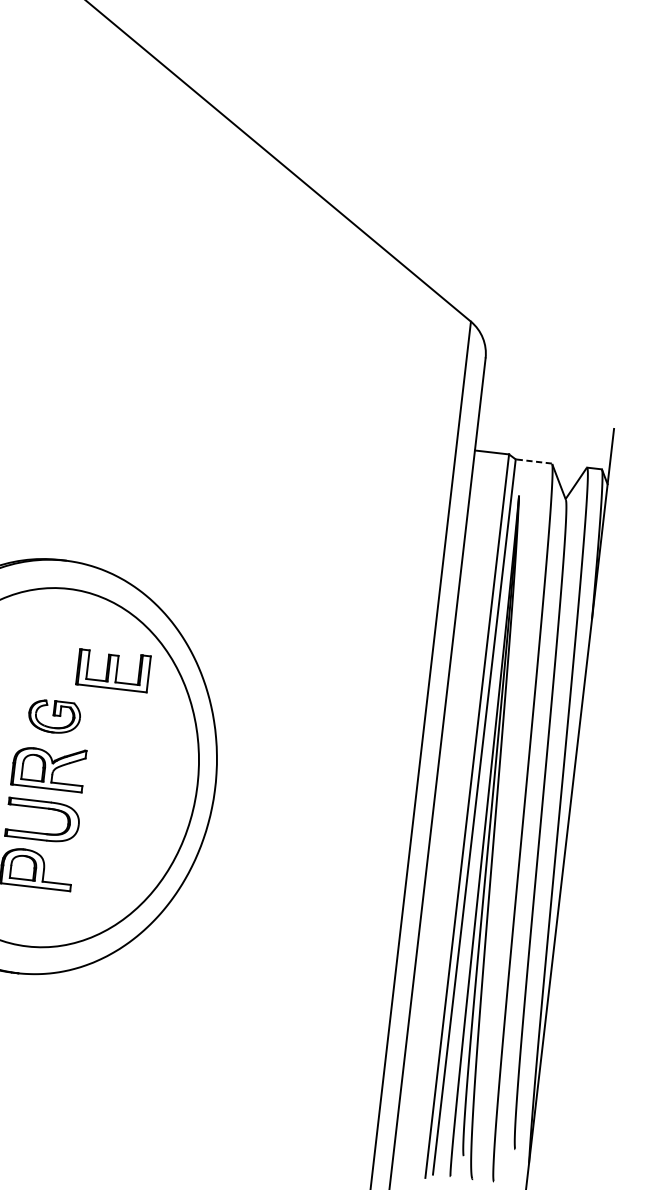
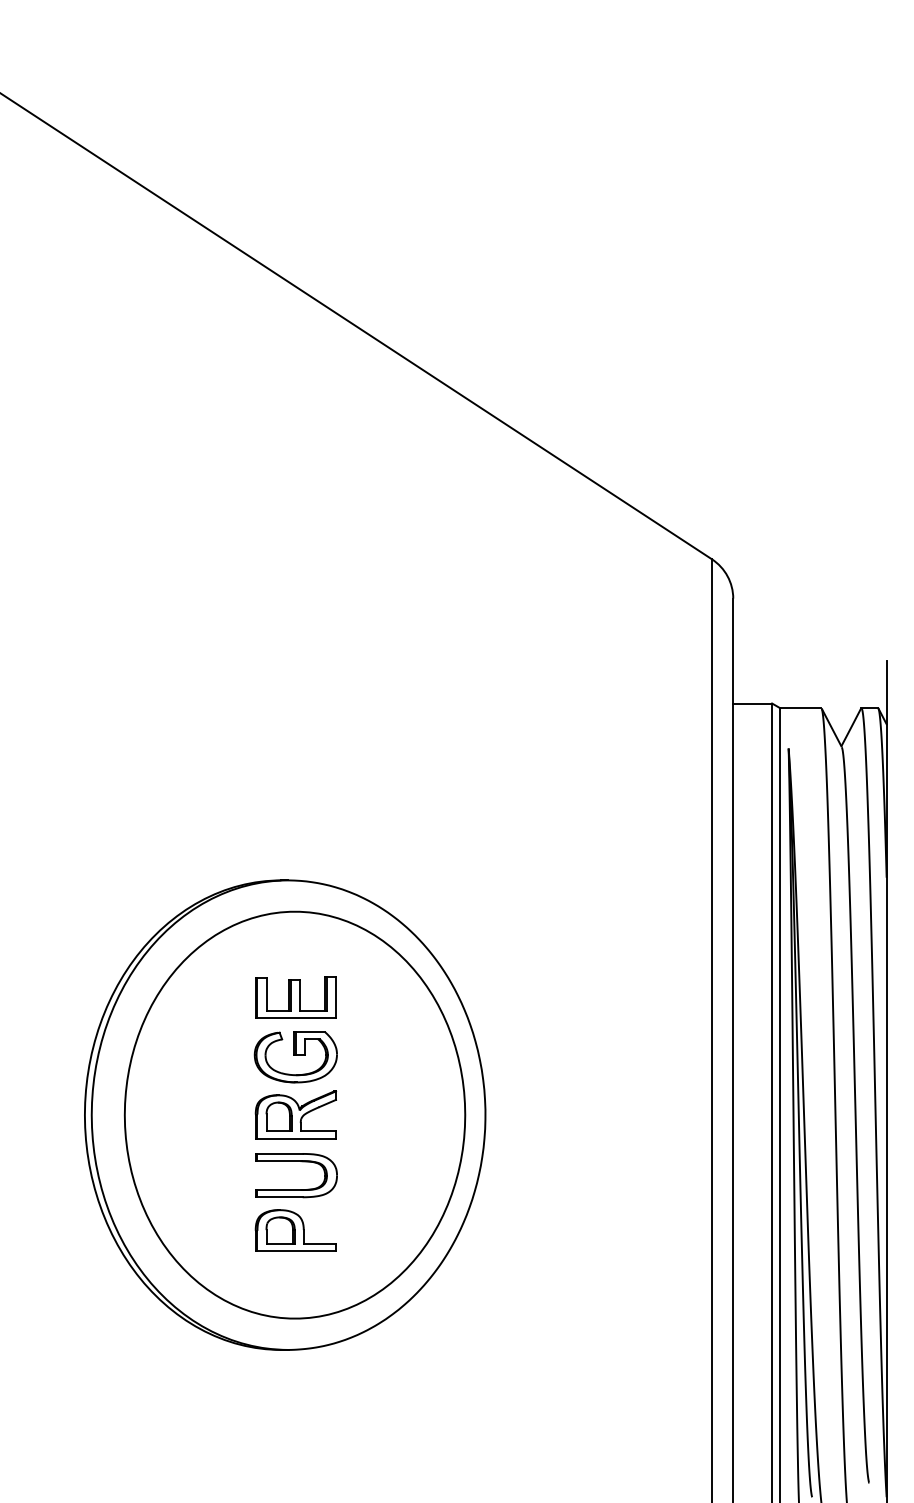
line: (533, 461) -> (800, 708), dashed -> solid
part: (113, 670) -> (295, 997), moved
part: (54, 717) -> (295, 1057), size x1.43

